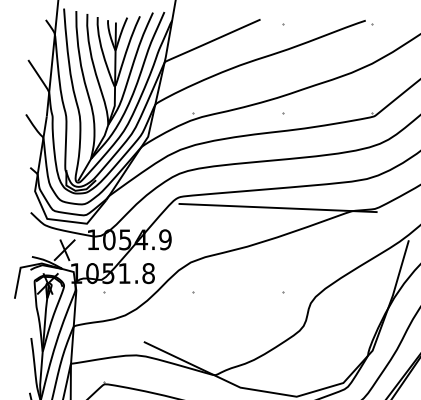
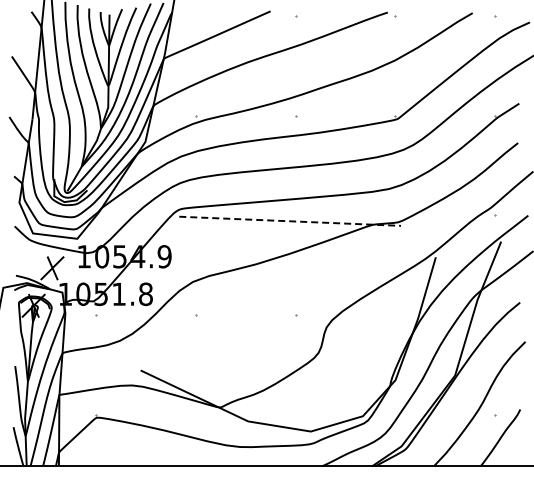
line: (278, 208) -> (290, 221), solid -> dashed

